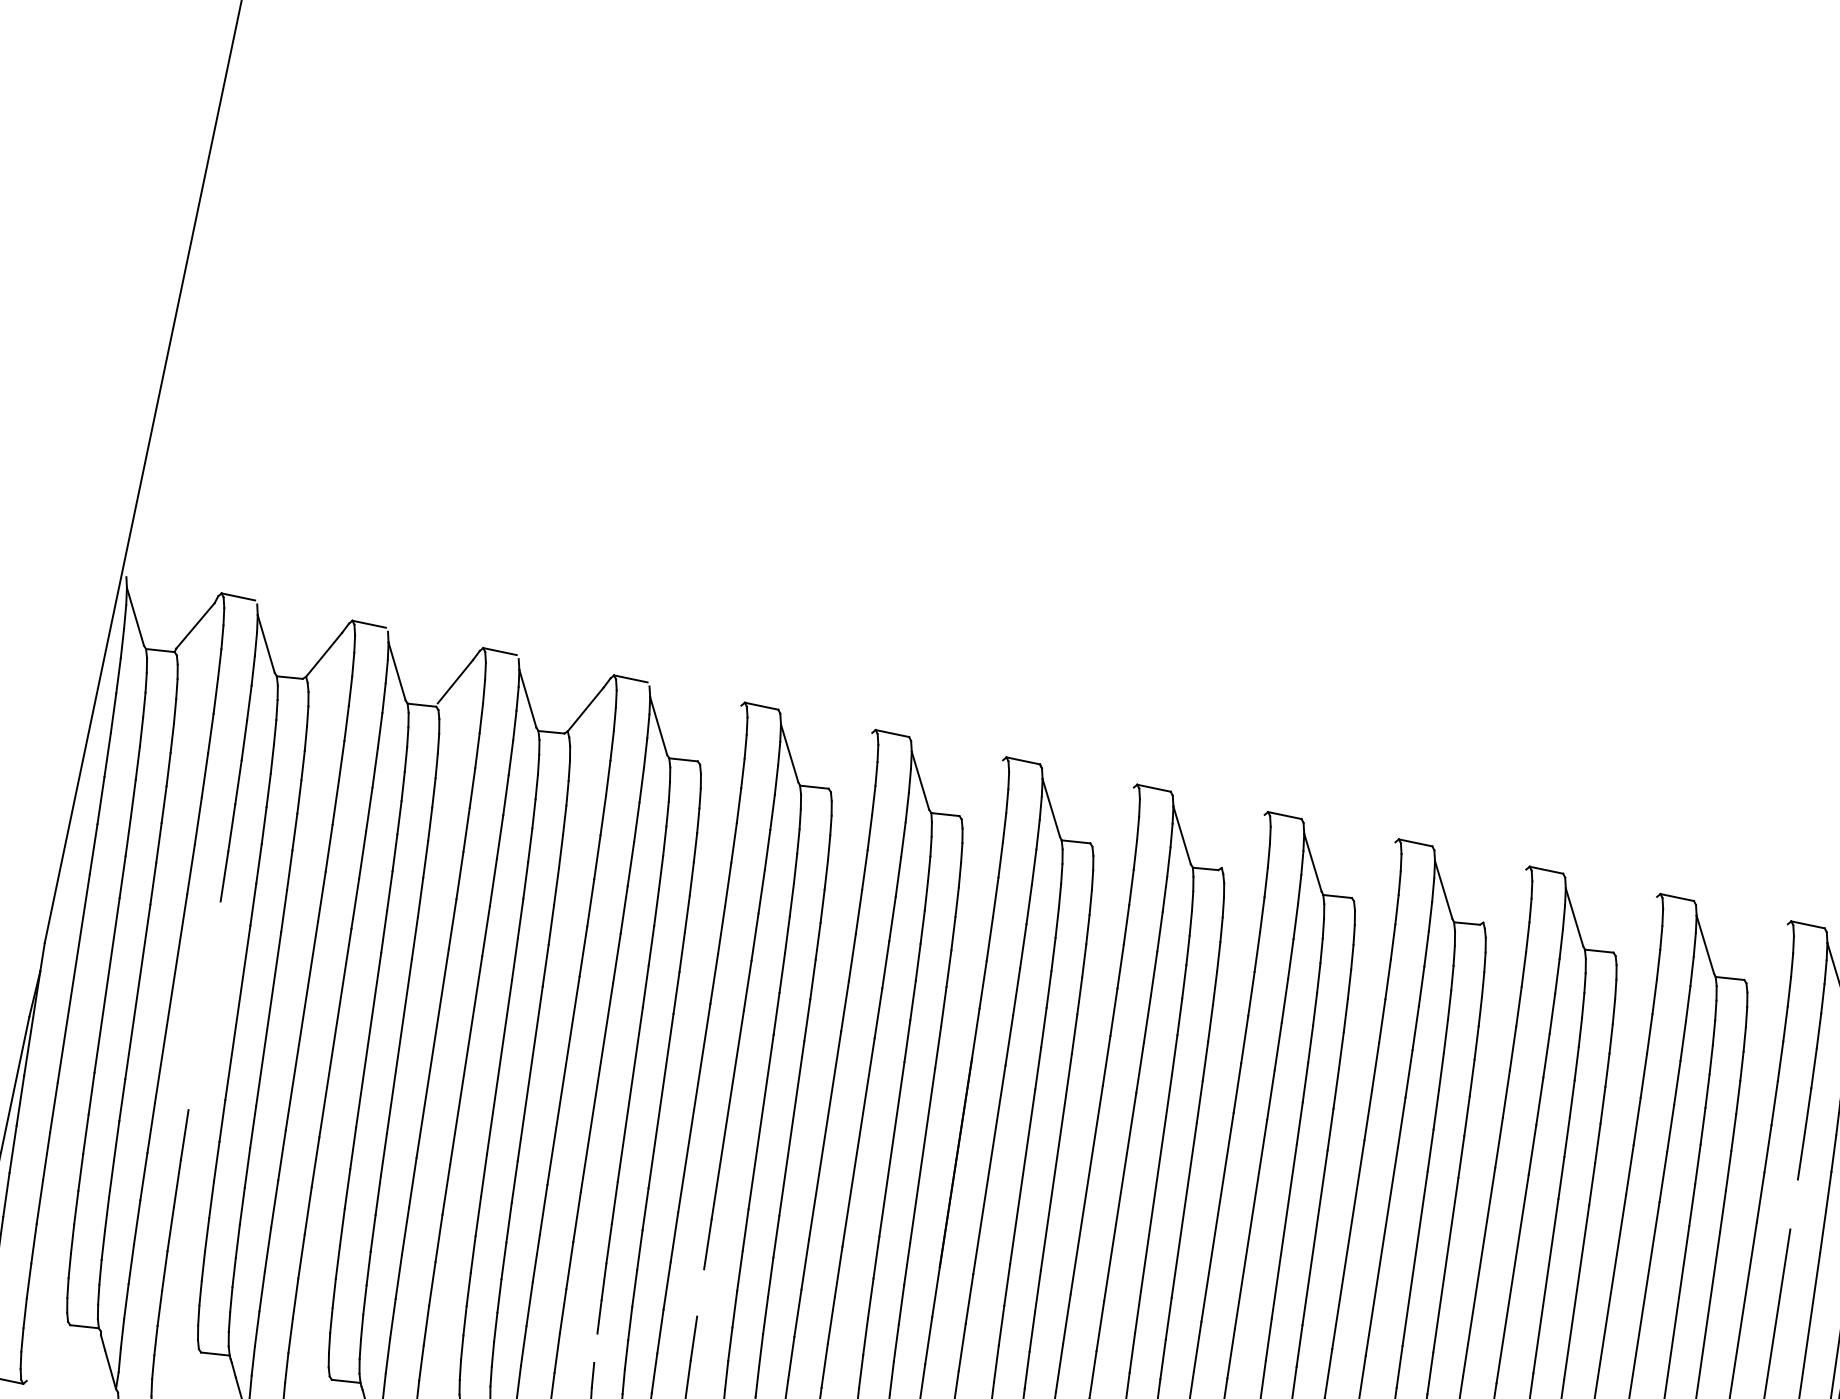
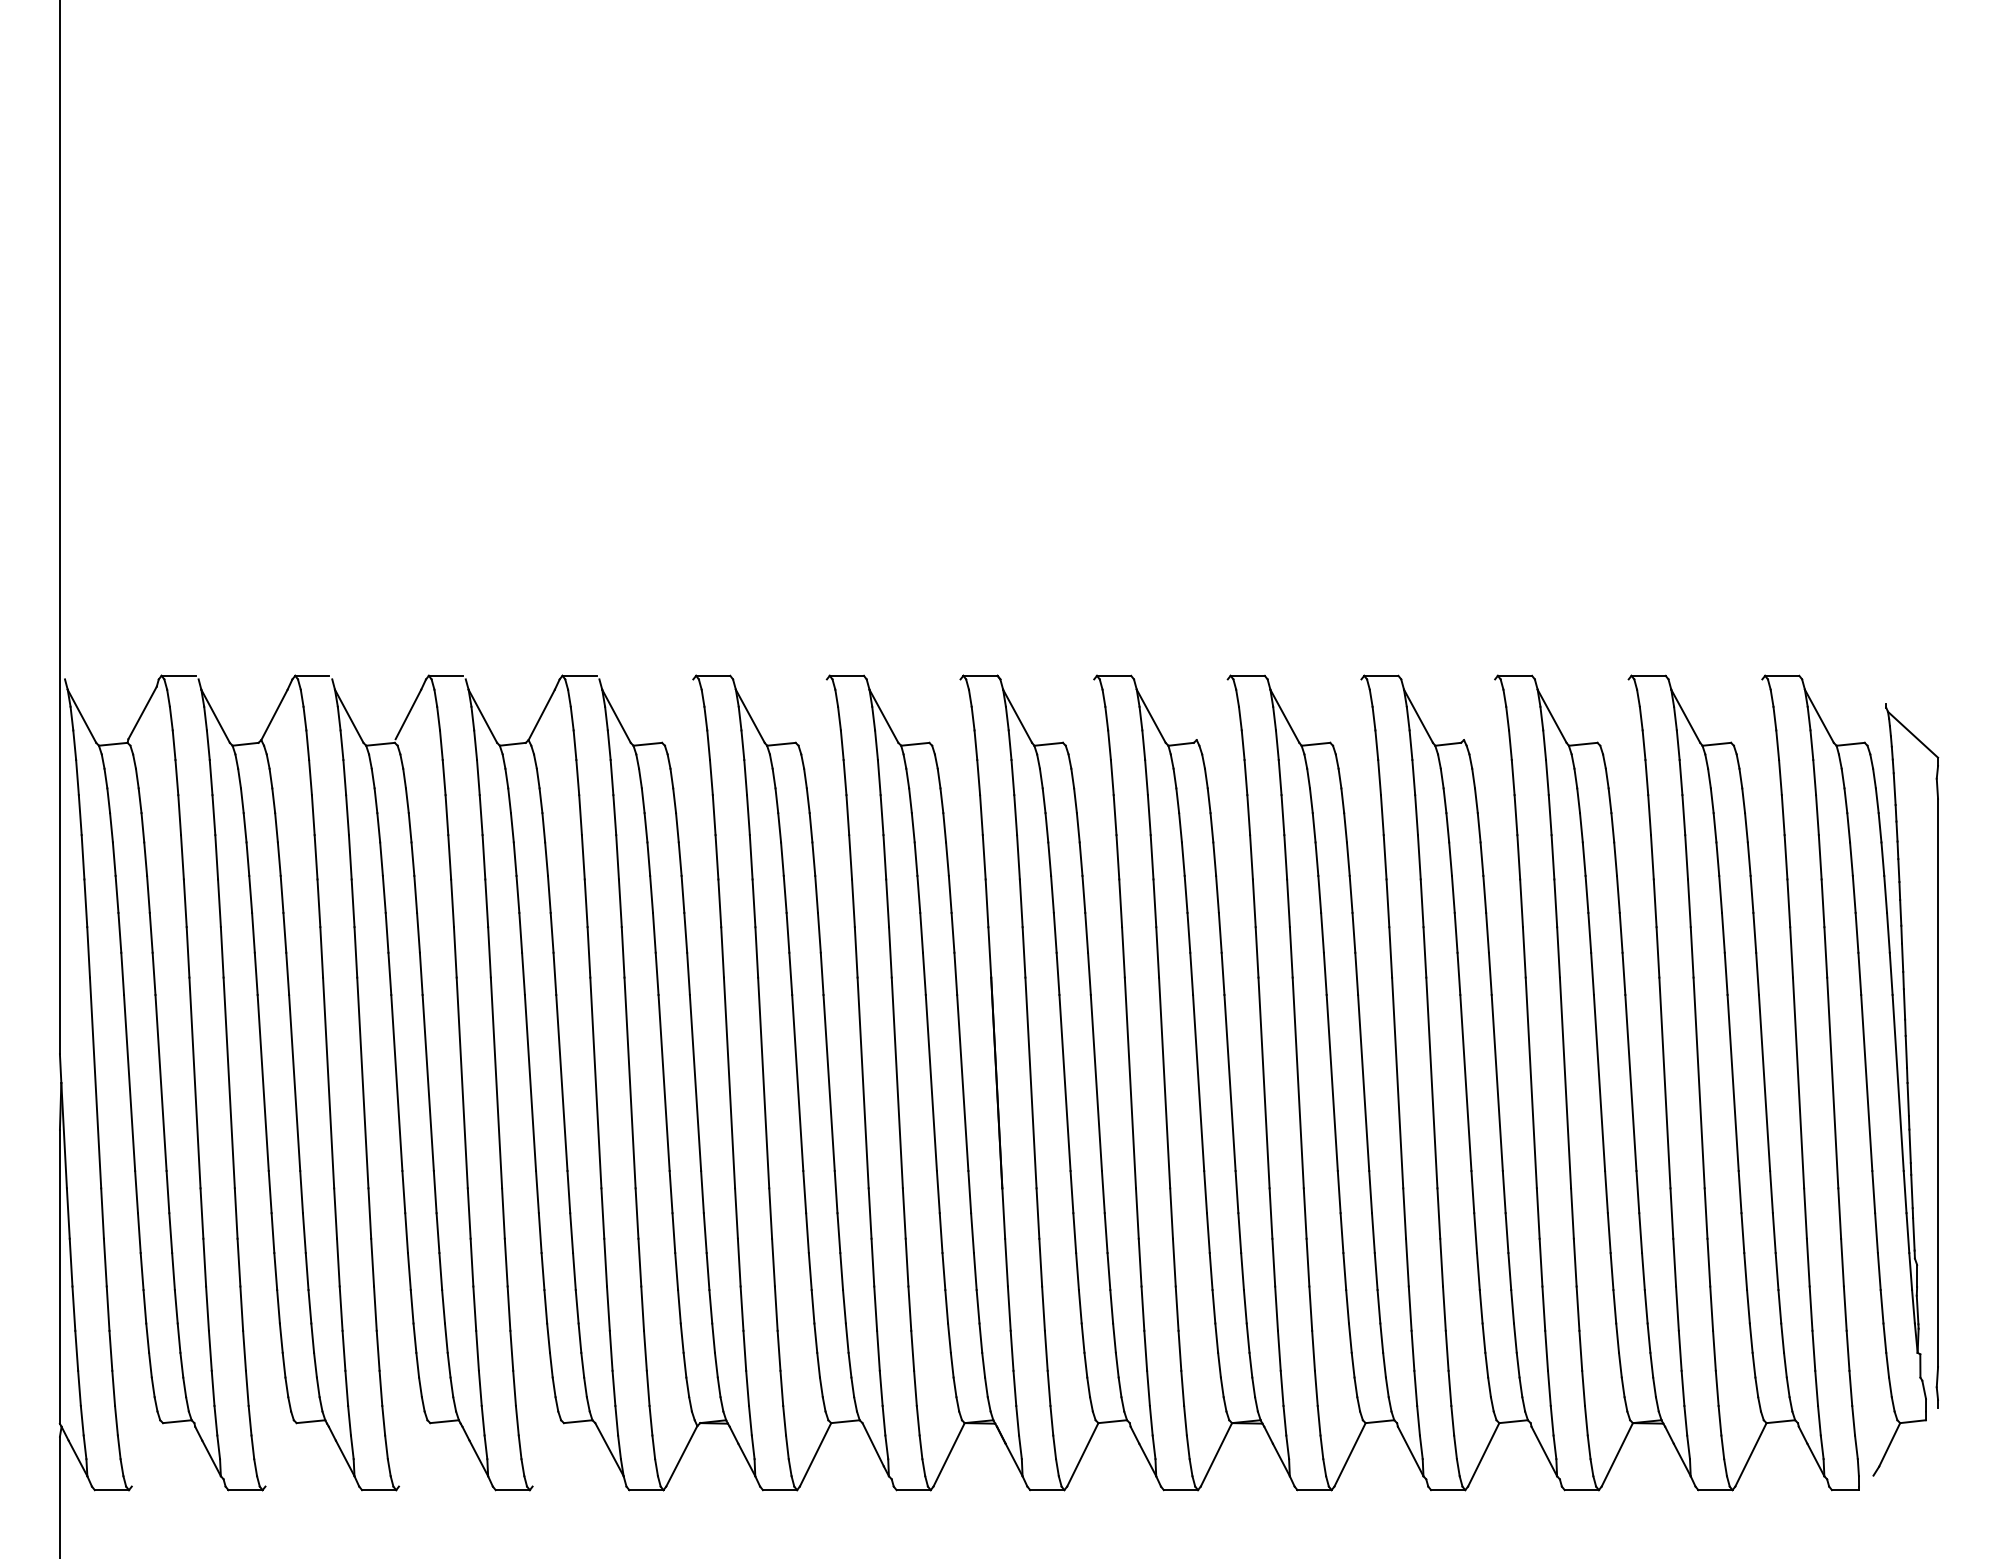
line: (203, 1005) -> (228, 1082), added
line: (1793, 1204) -> (1825, 952), added
line: (700, 1292) -> (773, 1262), added
line: (595, 1347) -> (681, 1337), added

